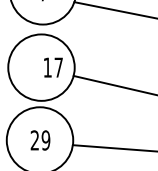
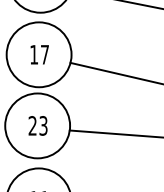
text: (53, 67) -> (39, 54), moved
text: (45, 140) -> (43, 125), 29 -> 23

